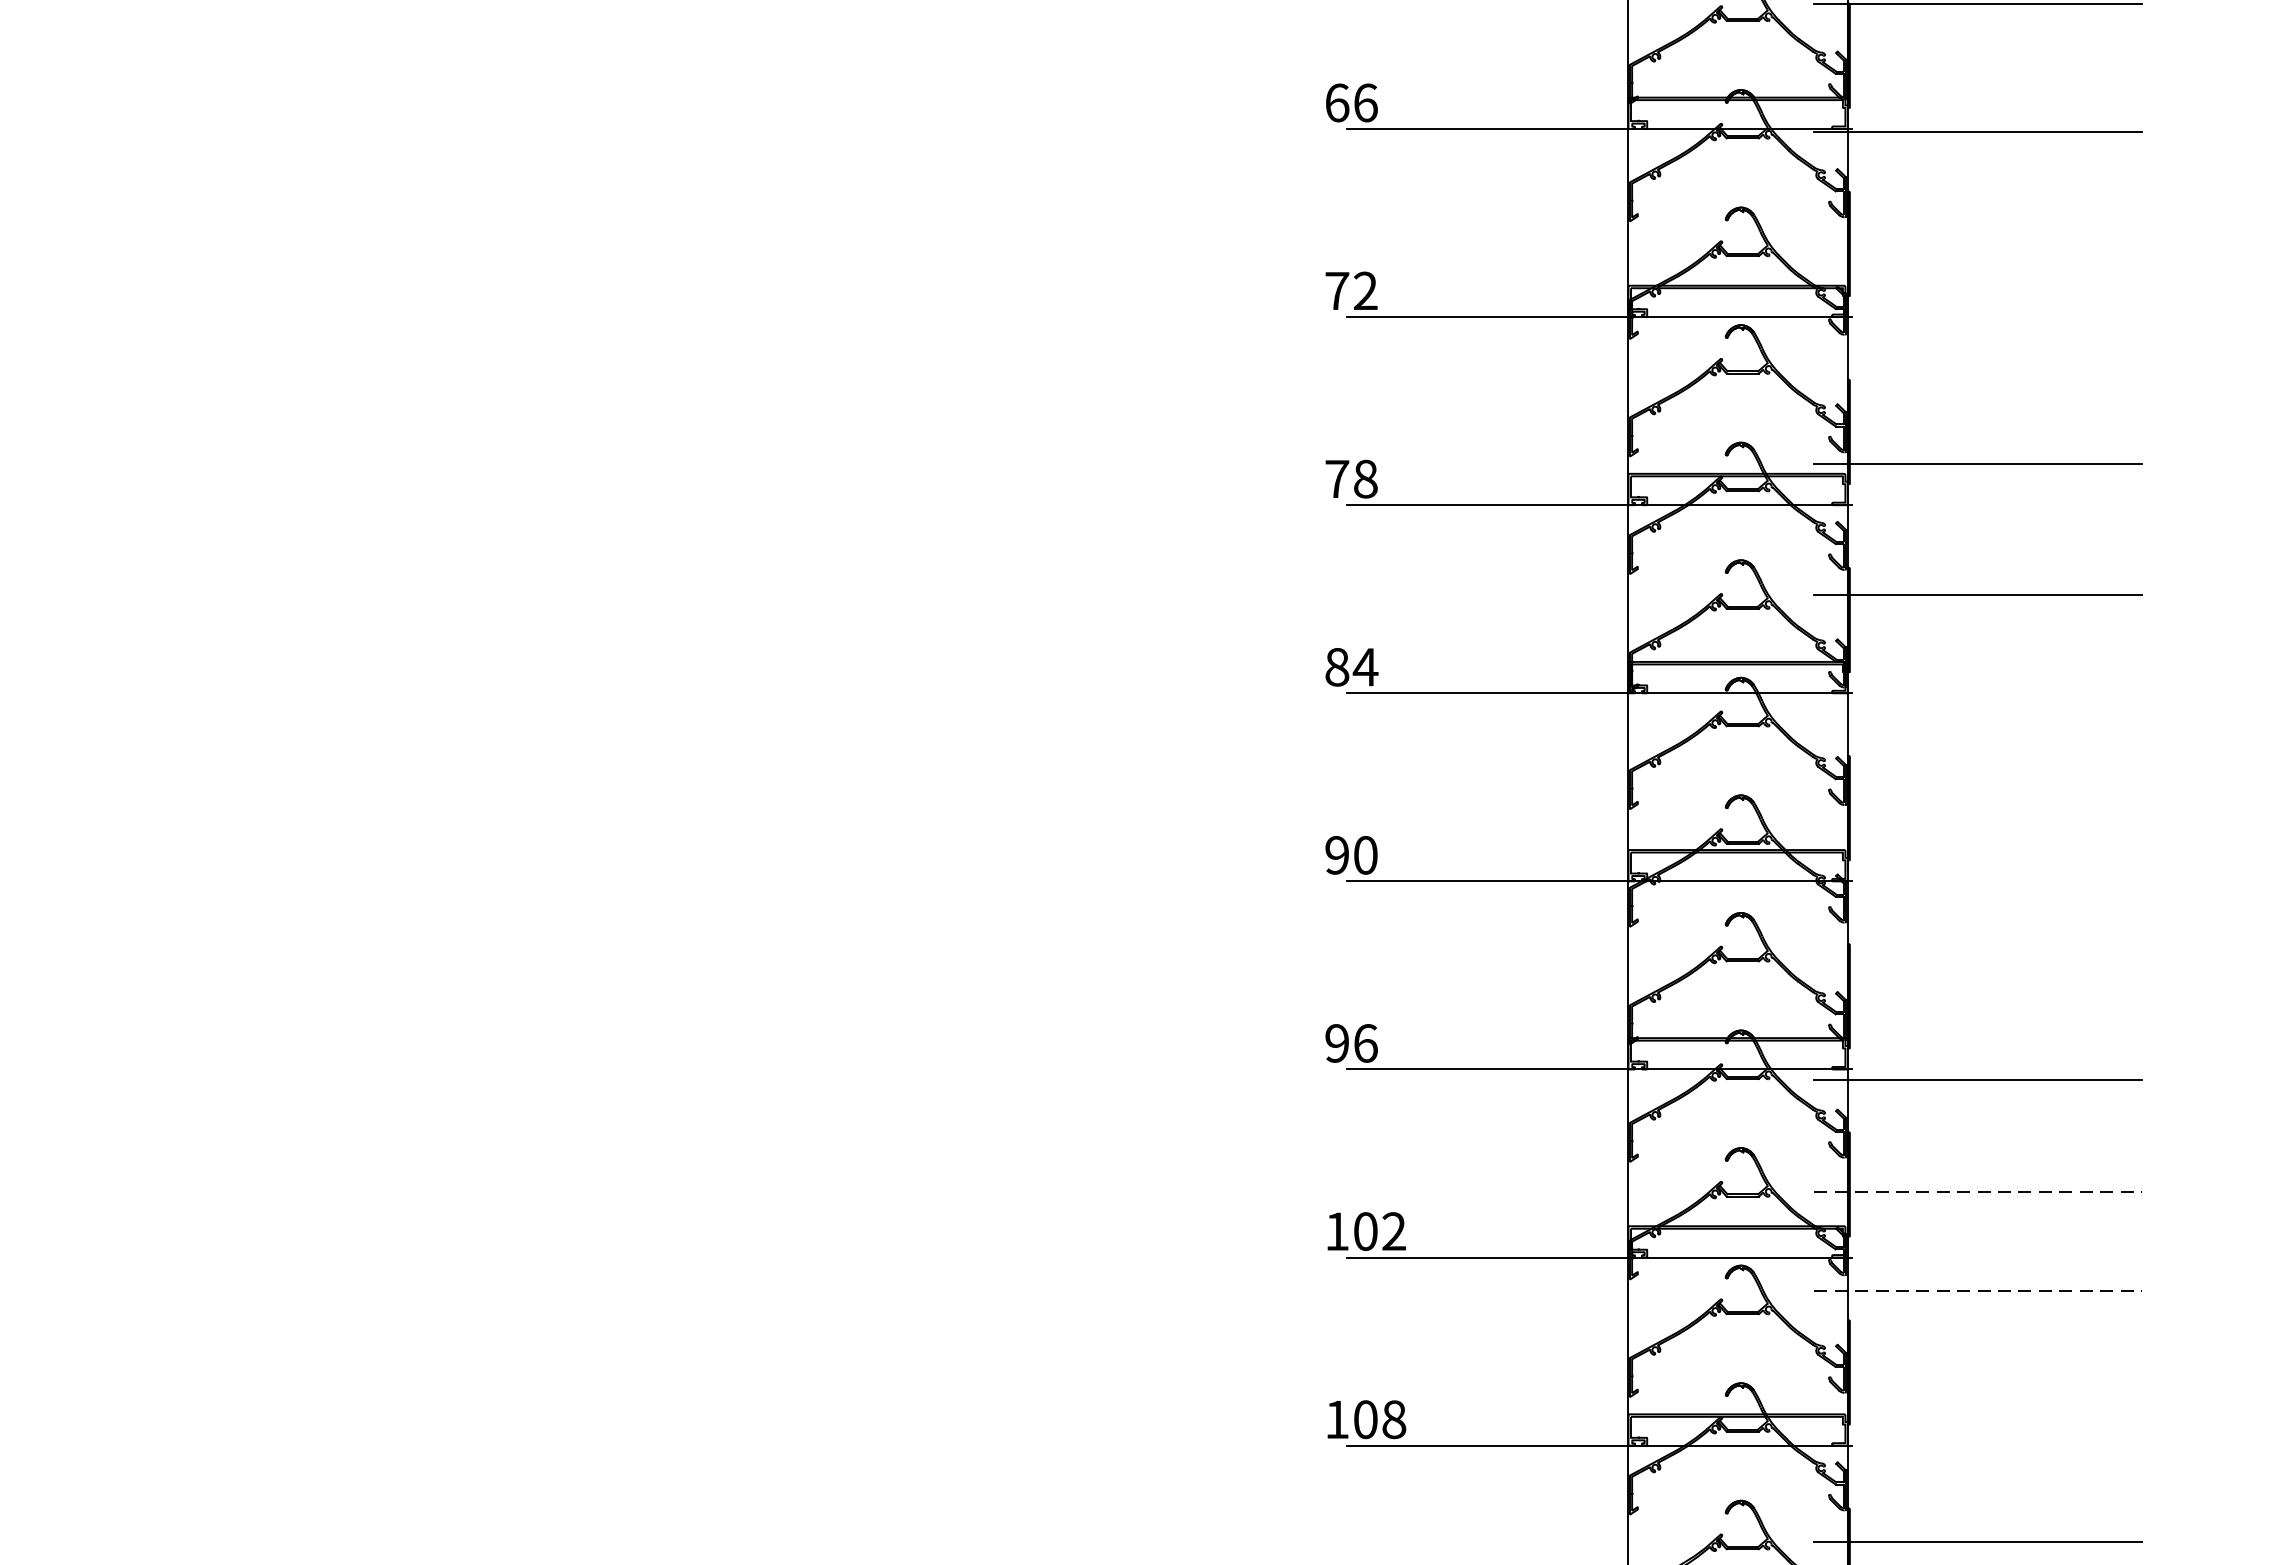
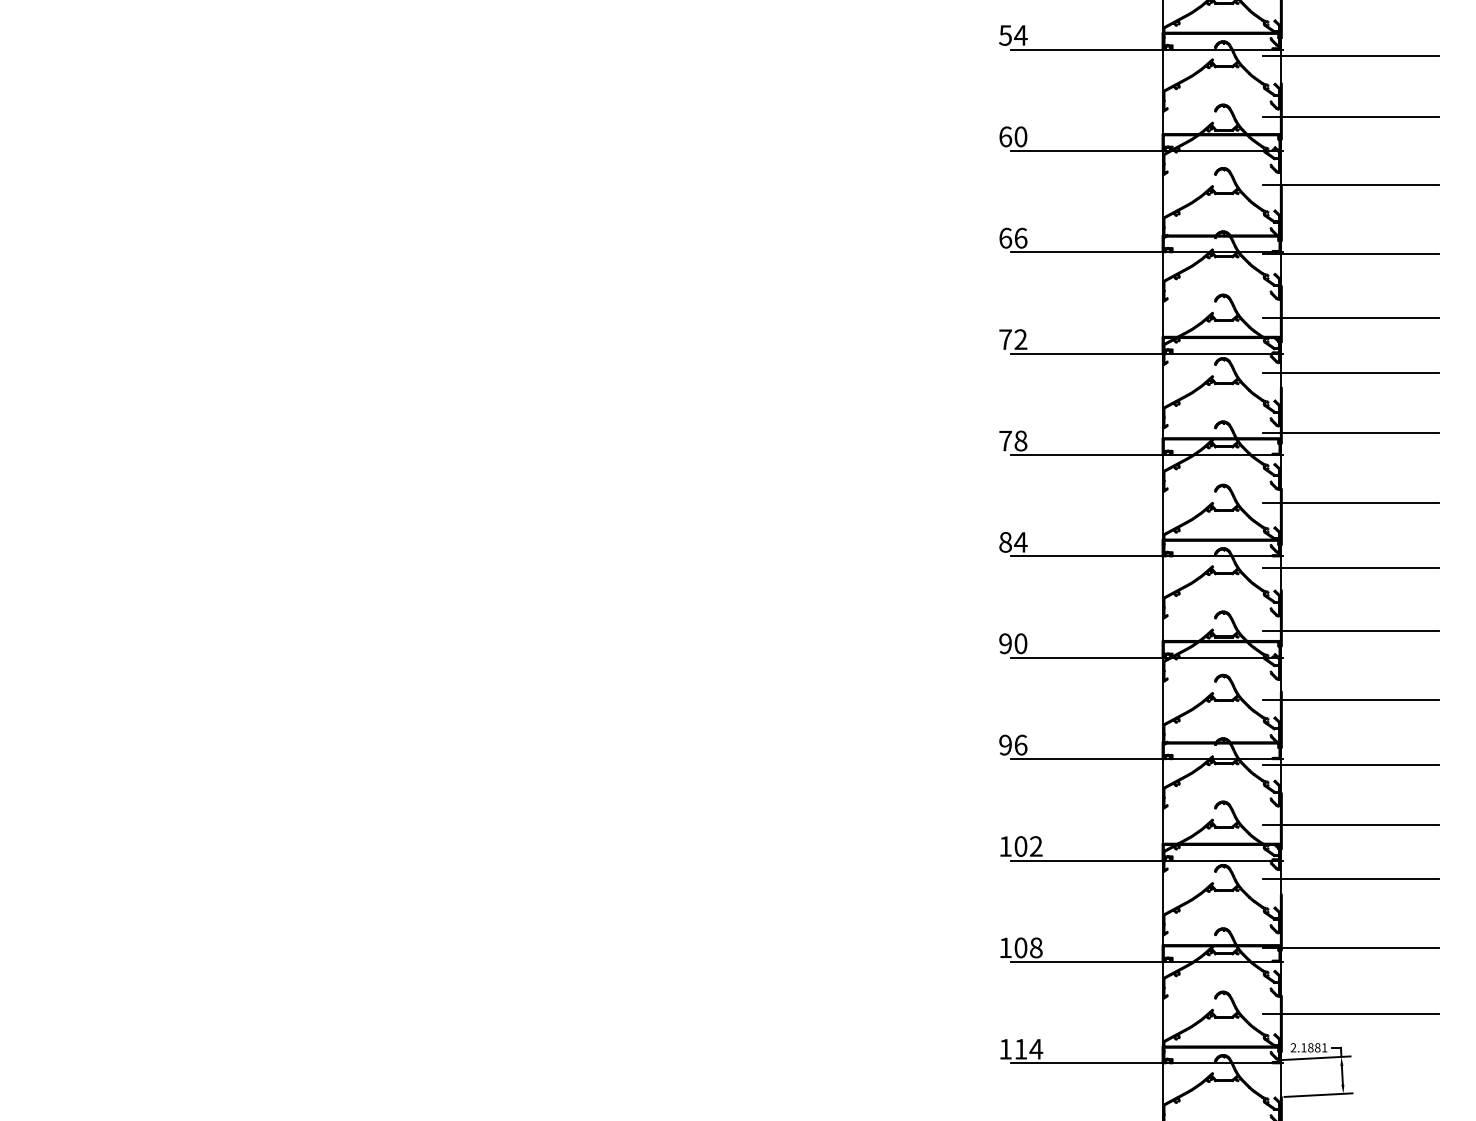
line: (1977, 251) -> (1350, 318), added
line: (1977, 353) -> (1350, 373), added
line: (1977, 715) -> (1350, 568), added
line: (1977, 832) -> (1350, 631), added
line: (1977, 958) -> (1350, 699), added
line: (1979, 1192) -> (1351, 825), dashed -> solid
line: (1979, 1290) -> (1351, 878), dashed -> solid
line: (1977, 1418) -> (1350, 947), added

